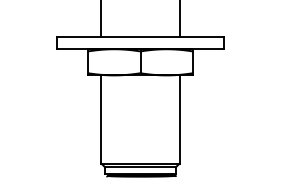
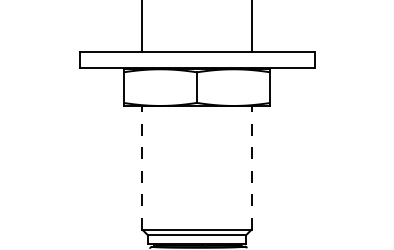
line: (101, 119) -> (142, 167), solid -> dashed
line: (179, 119) -> (251, 167), solid -> dashed

